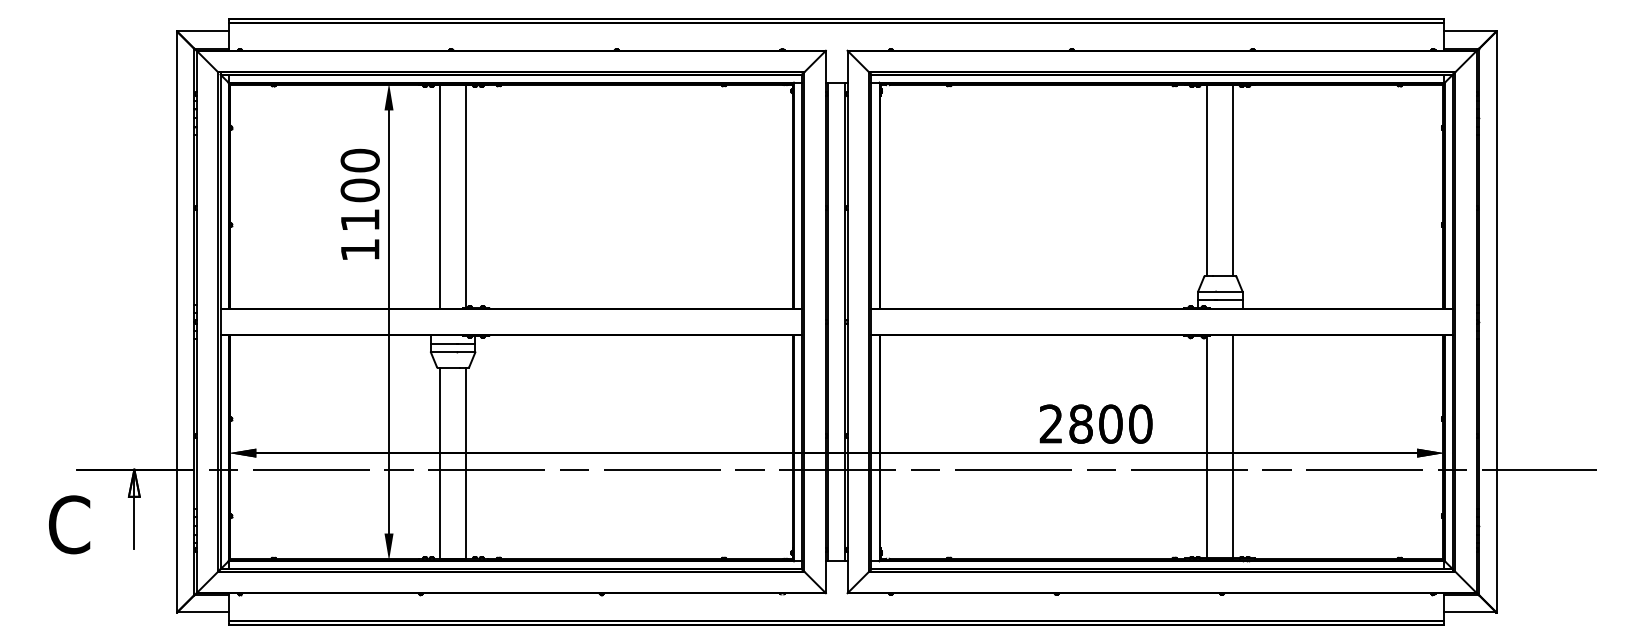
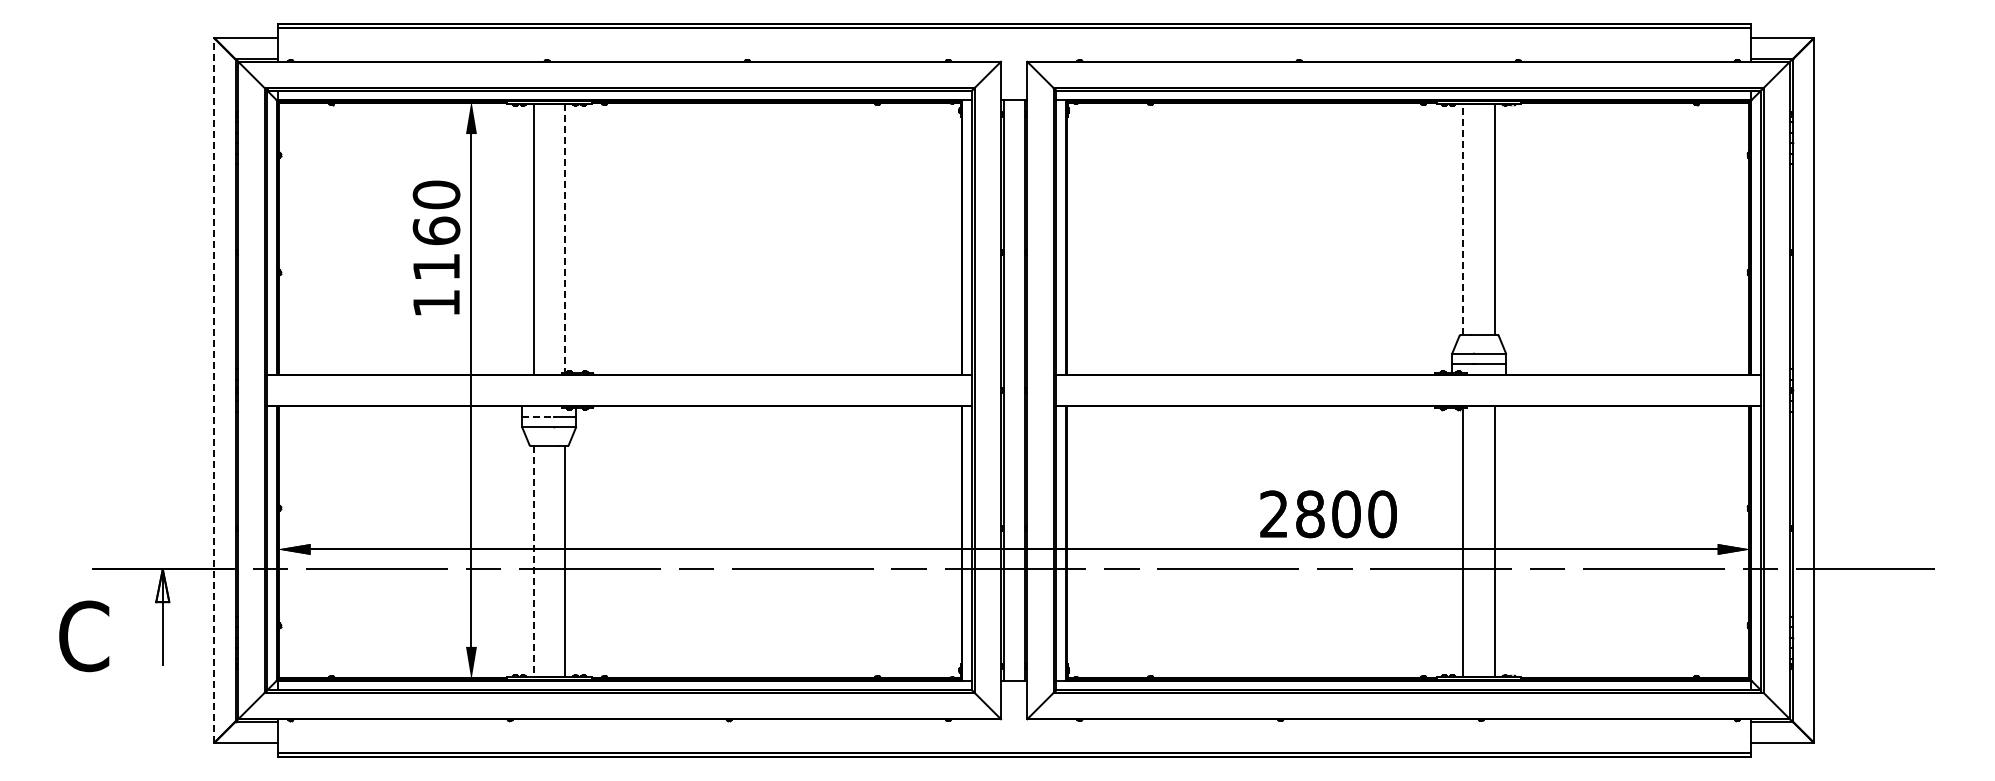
line: (1207, 180) -> (1463, 219), solid -> dashed
text: (360, 190) -> (436, 230), 1100 -> 1160
line: (466, 196) -> (565, 238), solid -> dashed
line: (177, 322) -> (214, 390), solid -> dashed
line: (444, 343) -> (538, 416), solid -> dashed
line: (440, 463) -> (533, 561), solid -> dashed

